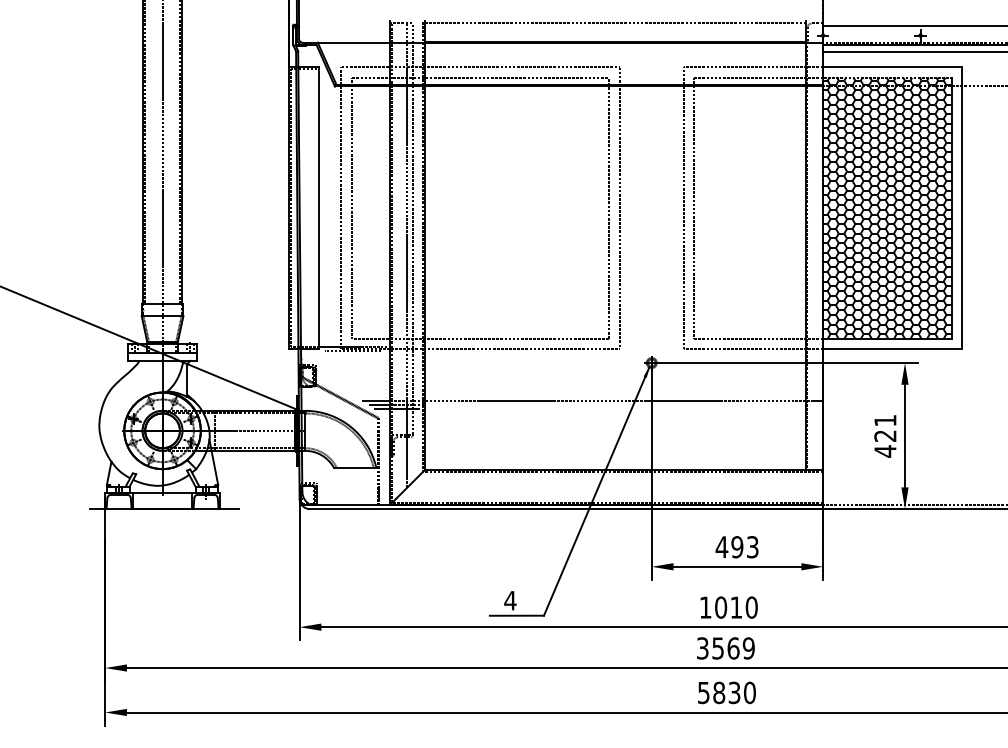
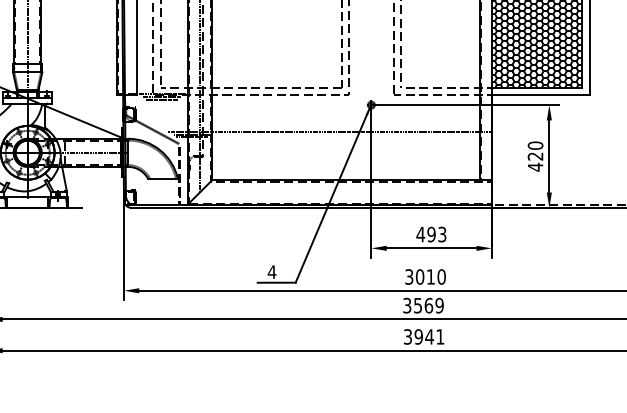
line: (353, 355) -> (161, 99), added
text: (885, 420) -> (535, 145), 421 -> 420
text: (705, 607) -> (409, 276), 1010 -> 3010
text: (726, 692) -> (423, 336), 5830 -> 3941

